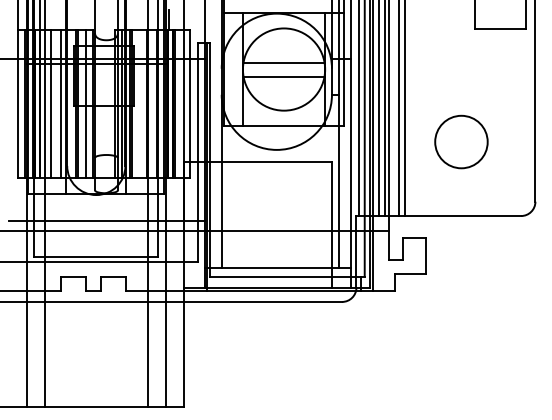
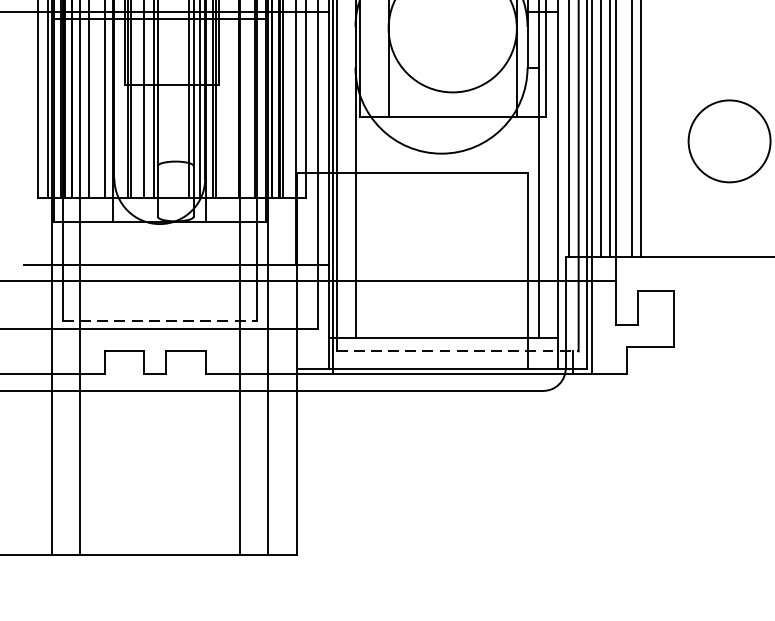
line: (283, 62) -> (451, 17), removed
line: (283, 76) -> (451, 39), removed
line: (96, 257) -> (160, 321), solid -> dashed
line: (287, 276) -> (458, 351), solid -> dashed

